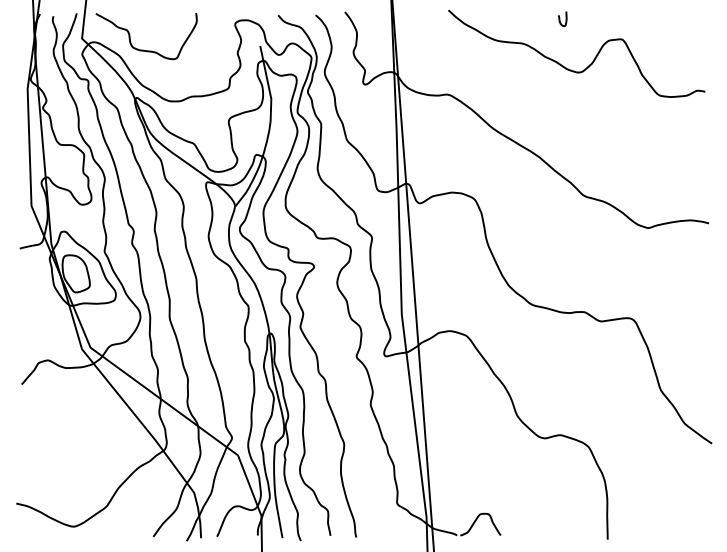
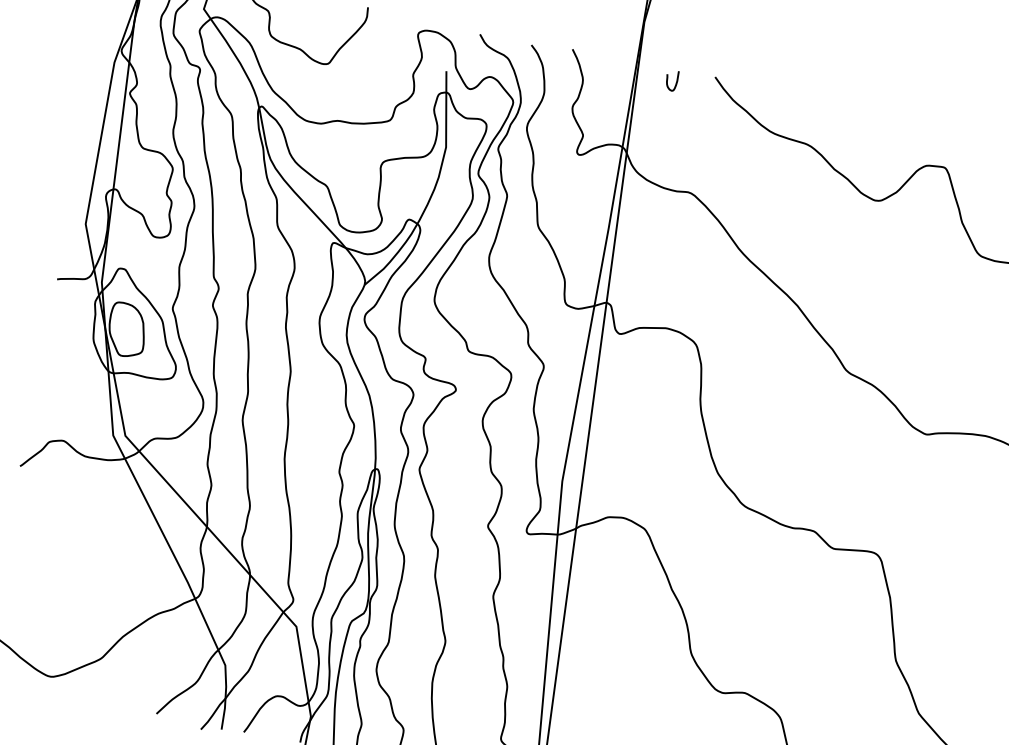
curve: (560, 19) -> (668, 80), moved

